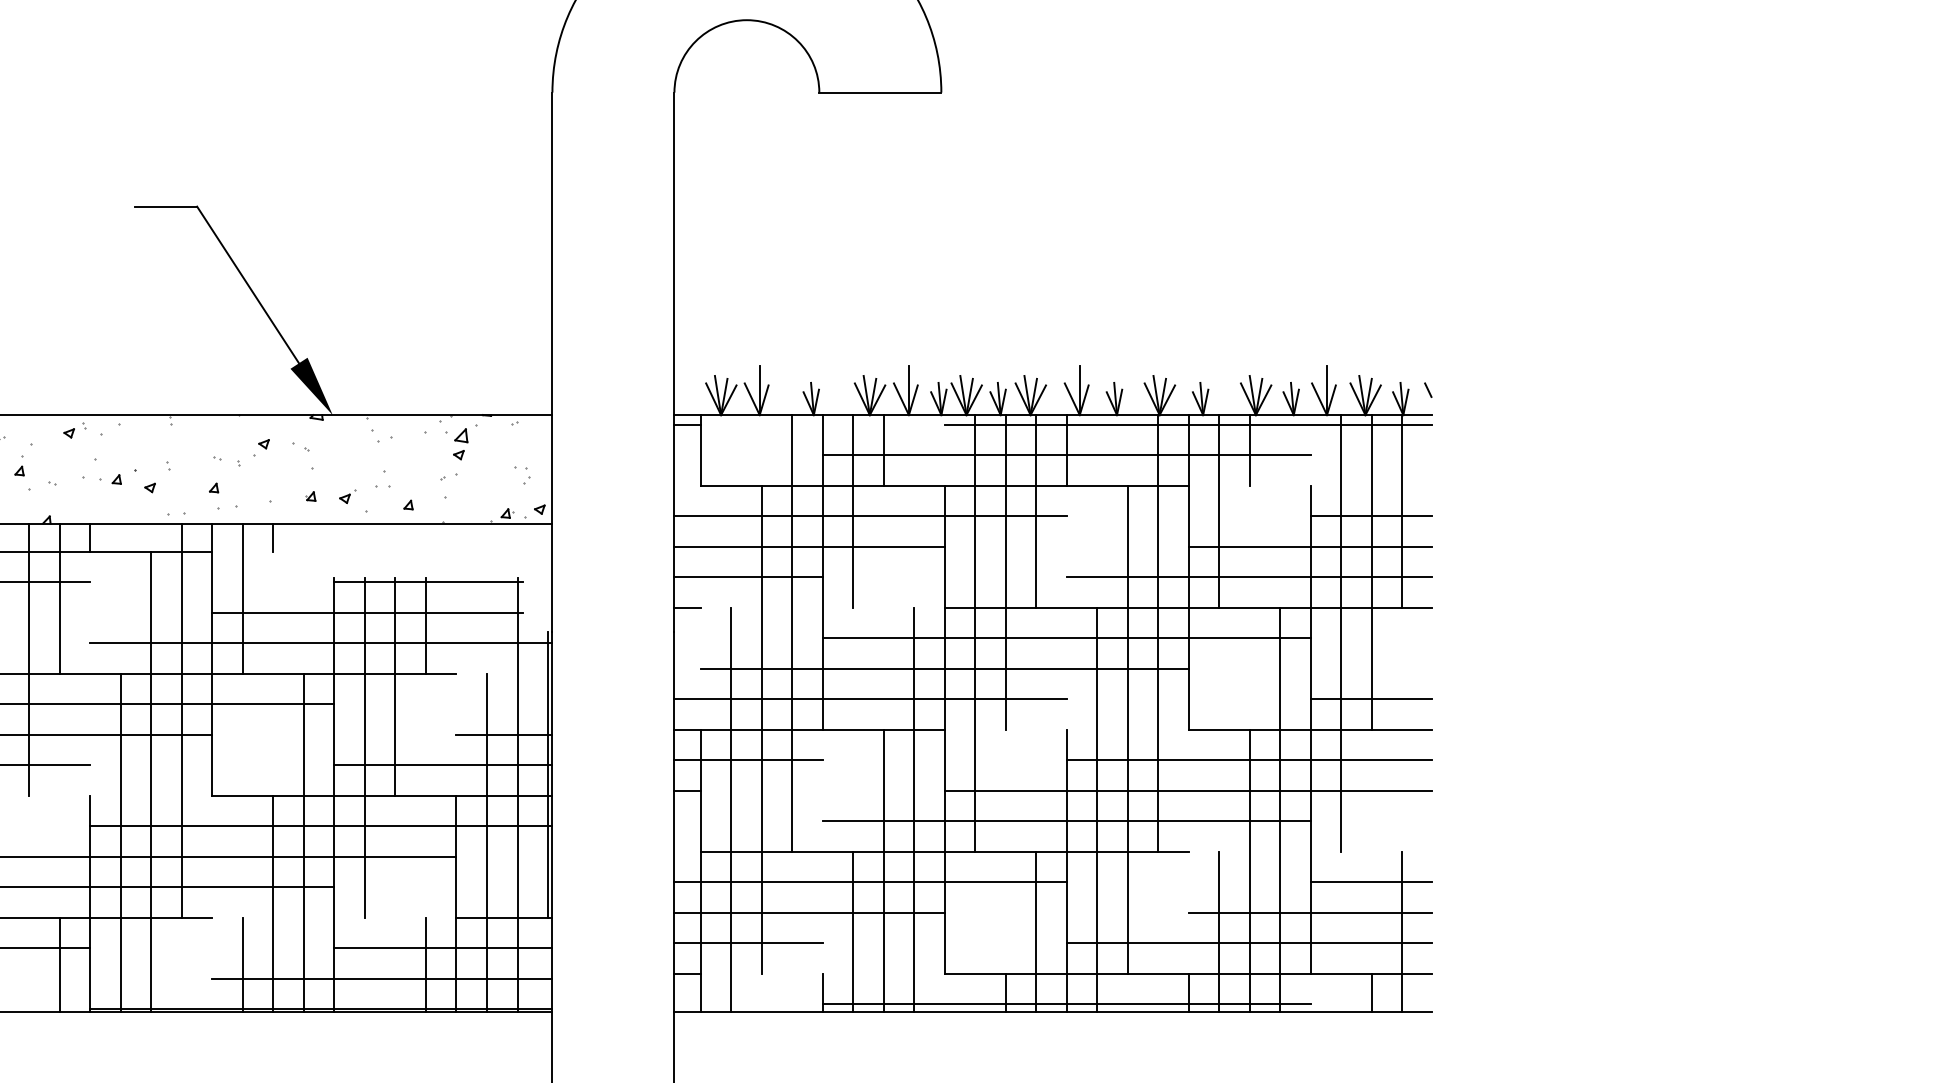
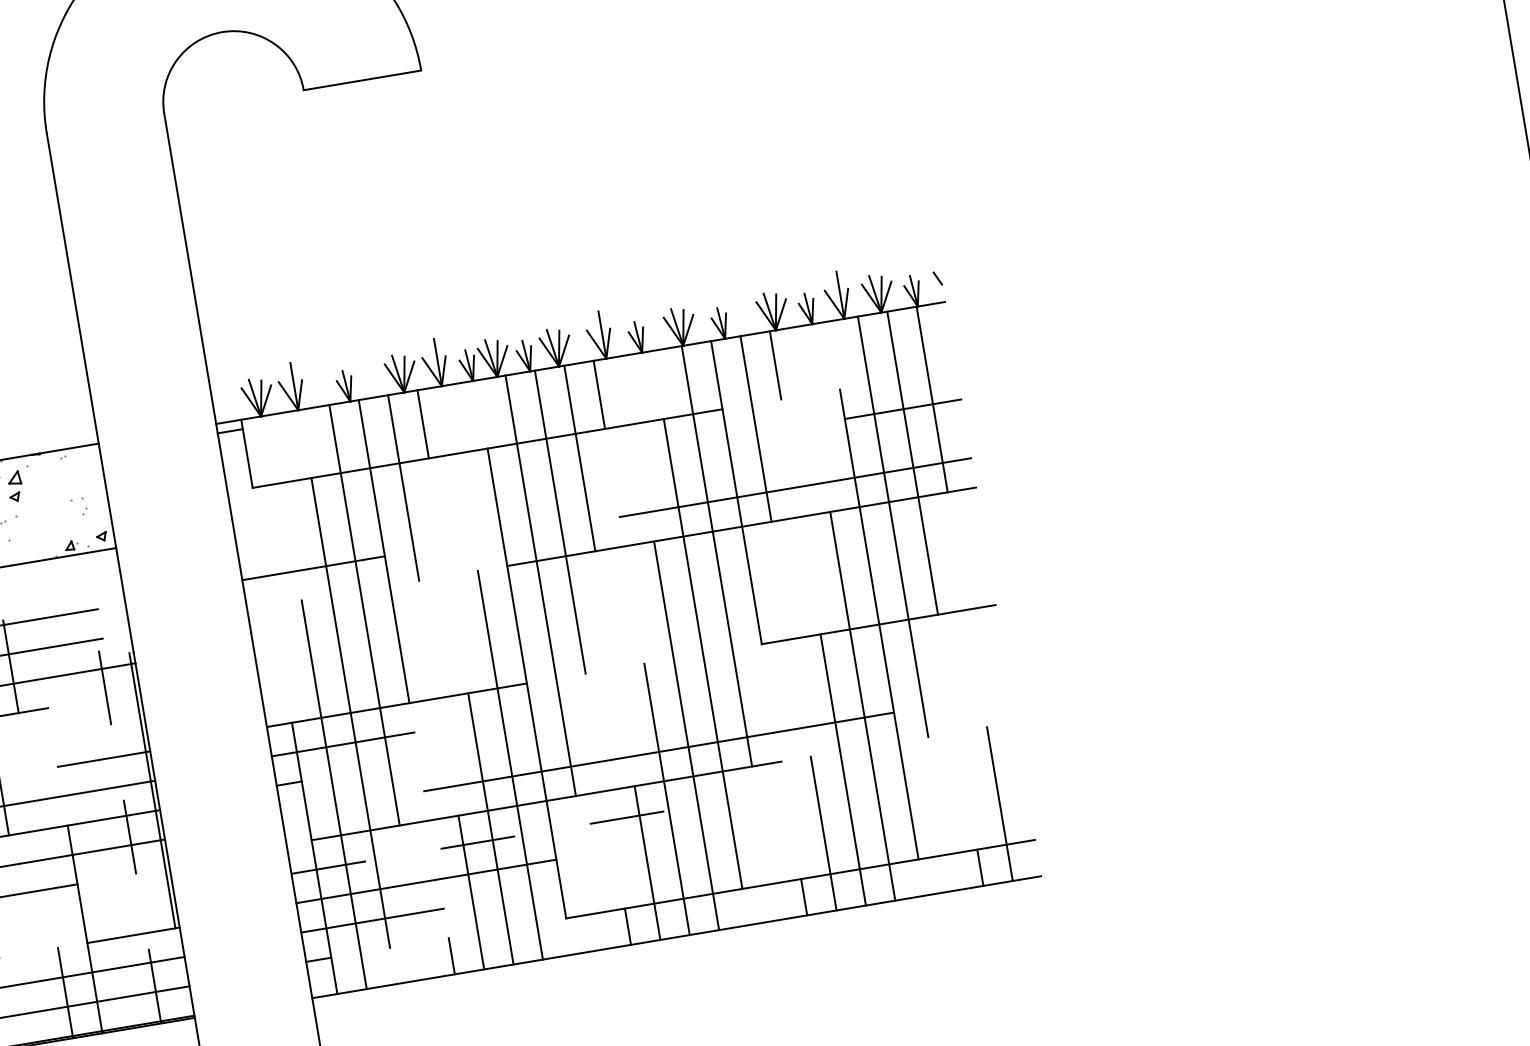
line: (1187, 424) -> (711, 350), removed
line: (1066, 455) -> (600, 399), removed
line: (870, 516) -> (421, 489), removed
line: (809, 546) -> (367, 528), removed
line: (1309, 546) -> (848, 448), removed
line: (687, 607) -> (259, 607), removed
line: (1066, 638) -> (629, 575), removed
line: (944, 668) -> (516, 624), removed
line: (870, 699) -> (450, 666), removed
line: (1370, 699) -> (932, 585), removed
line: (1248, 760) -> (824, 663), removed
line: (1187, 790) -> (770, 702), removed
line: (517, 794) -> (126, 814), solid -> dashed
line: (486, 842) -> (104, 865), removed
line: (871, 882) -> (481, 842), solid -> dashed
line: (1370, 882) -> (961, 761), removed
line: (1309, 912) -> (907, 800), removed
line: (1248, 943) -> (853, 840), removed
line: (1066, 1004) -> (688, 928), removed

